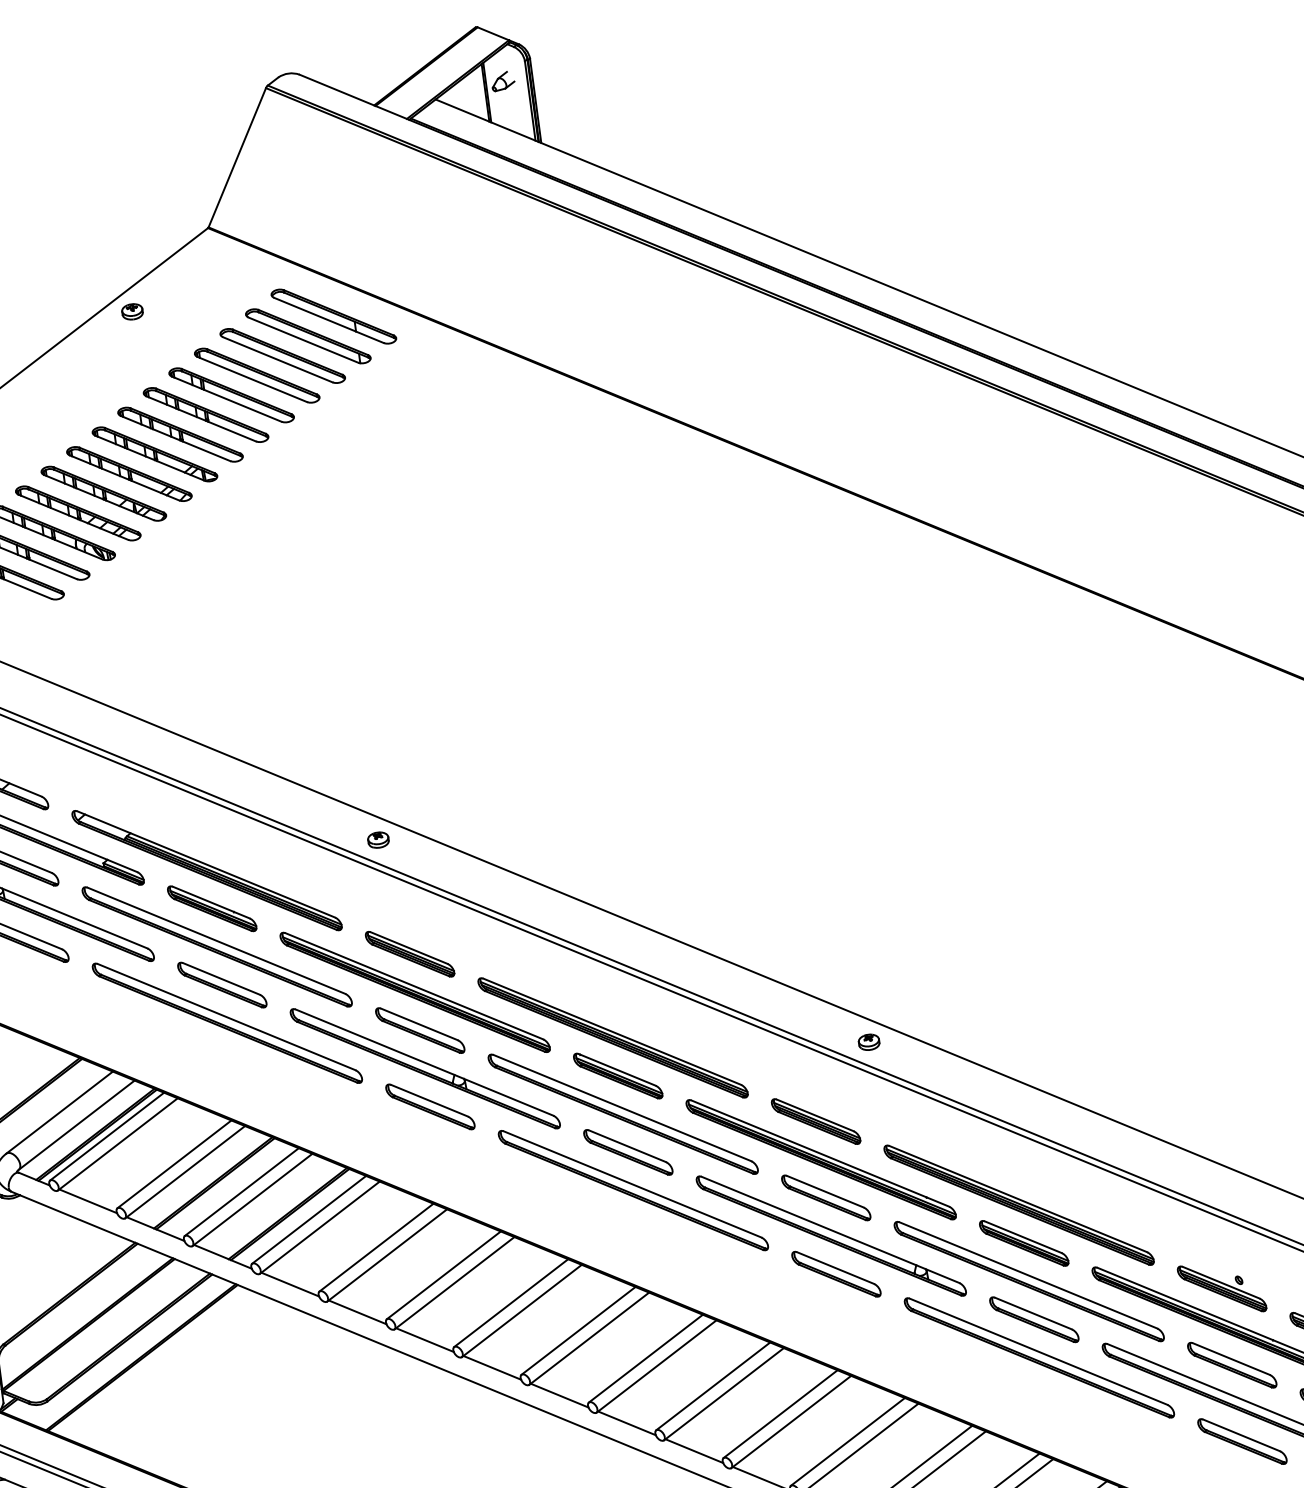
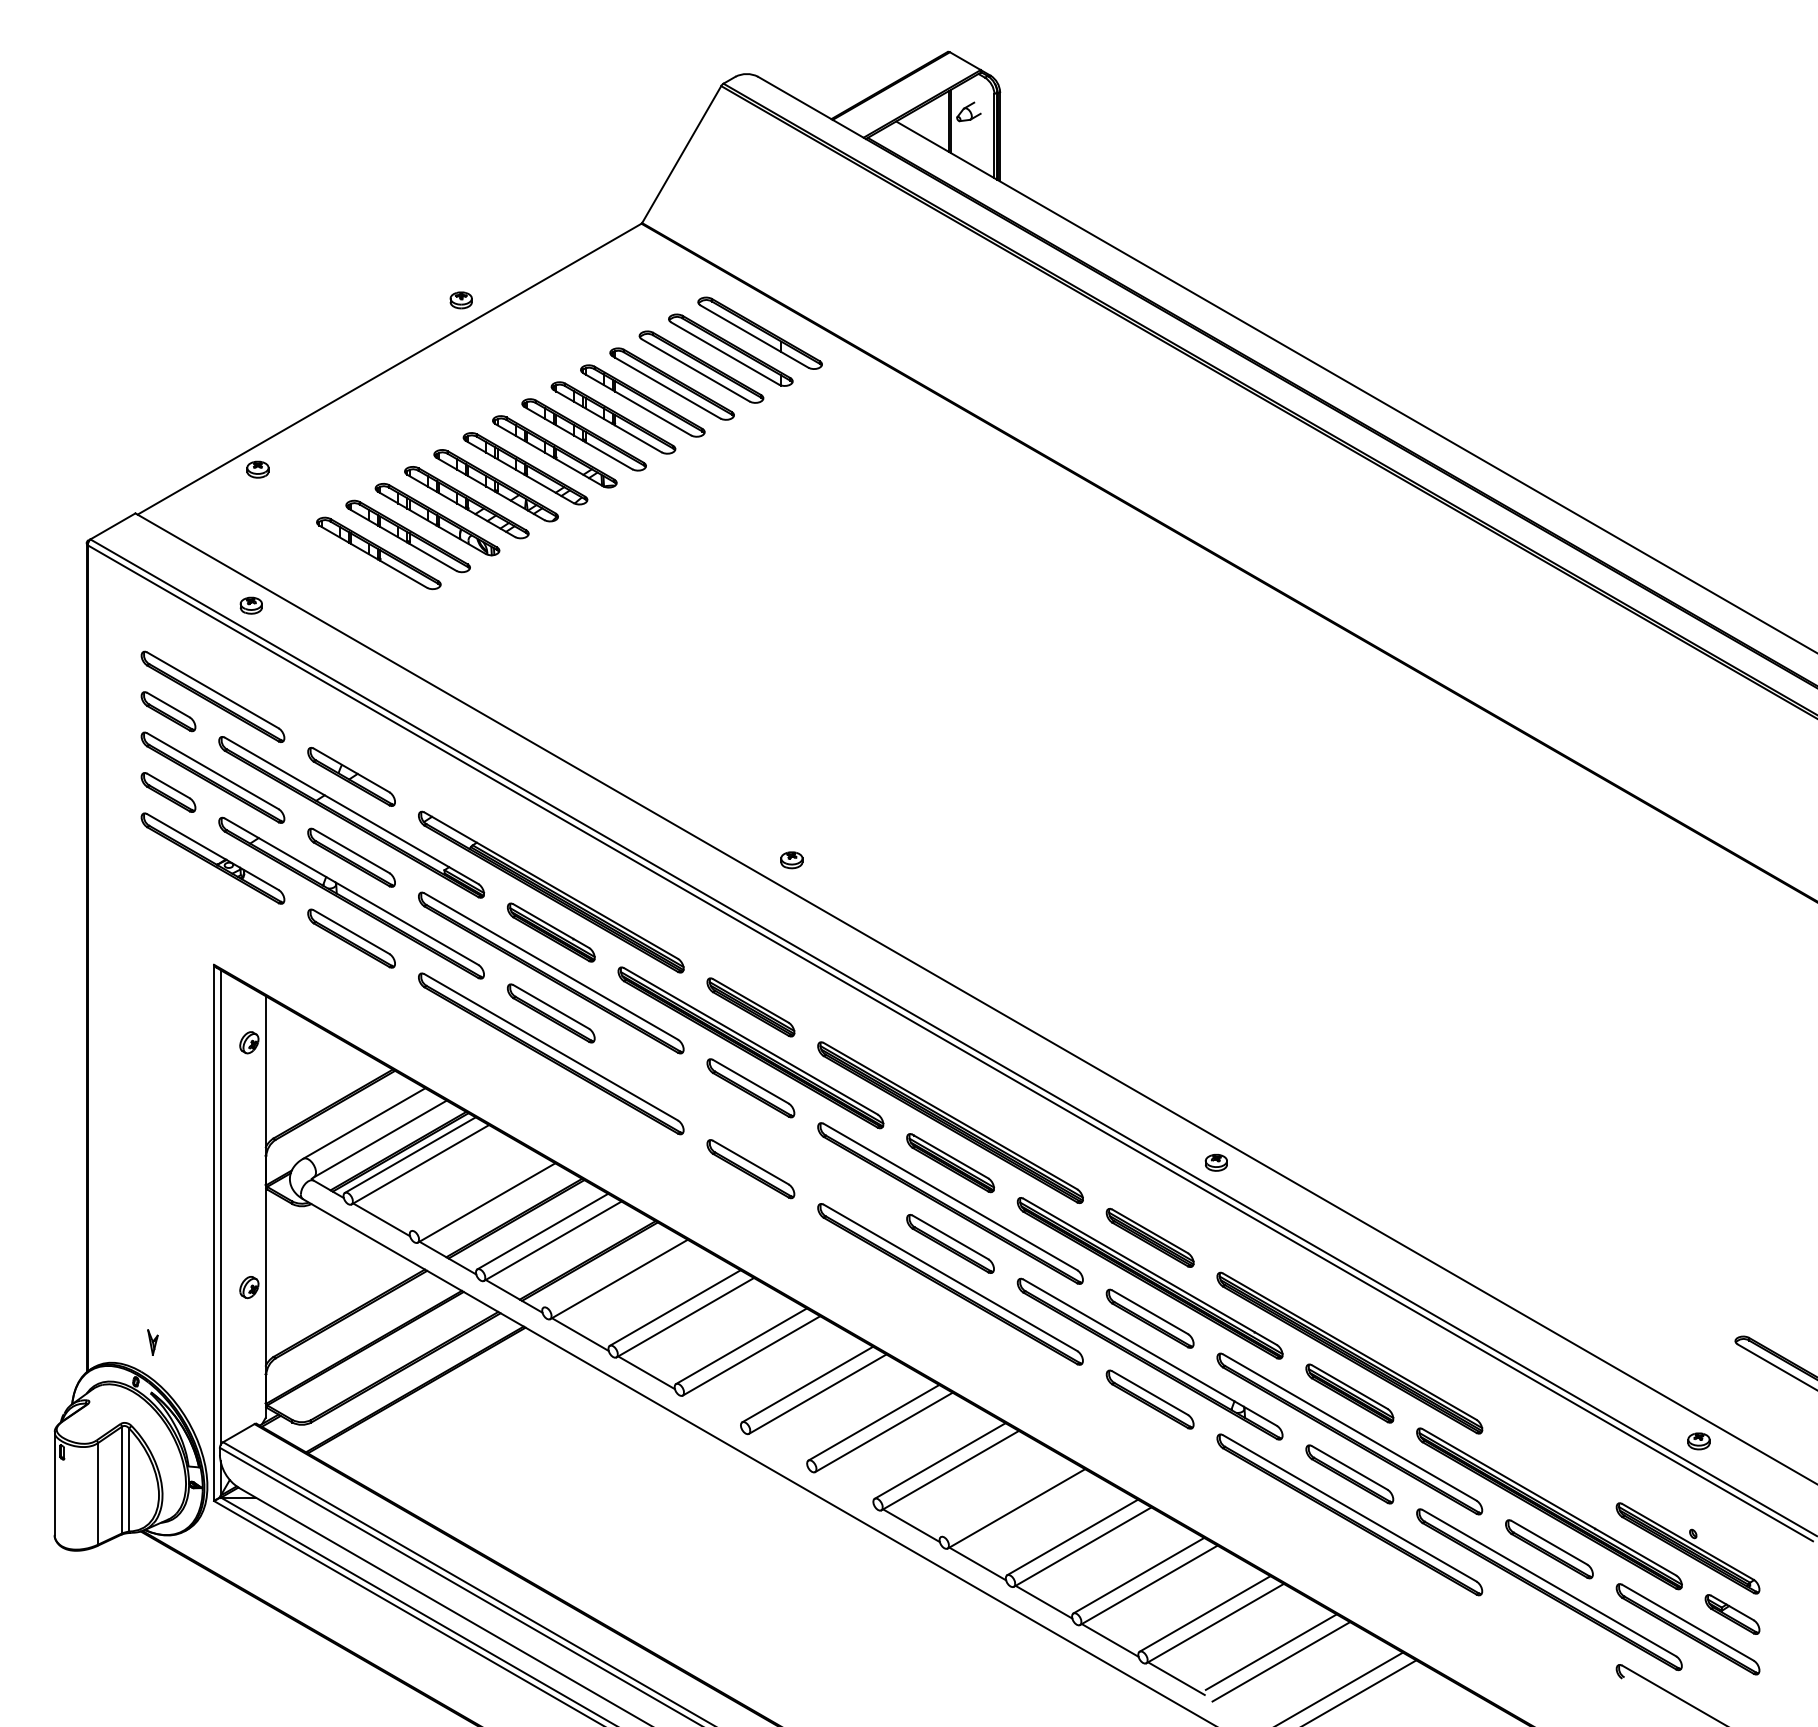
part: (131, 312) -> (460, 300), moved
part: (378, 840) -> (791, 860), moved
part: (424, 1068) -> (750, 1128), removed
line: (174, 1164) -> (476, 1193), removed
line: (308, 1219) -> (608, 1269), removed
part: (1222, 1288) -> (1549, 1468), removed
line: (424, 1339) -> (712, 1410), removed
line: (491, 1367) -> (778, 1448), removed
line: (712, 1386) -> (1005, 1499), removed
line: (558, 1395) -> (844, 1487), removed
part: (1242, 1441) -> (1549, 1630), removed

